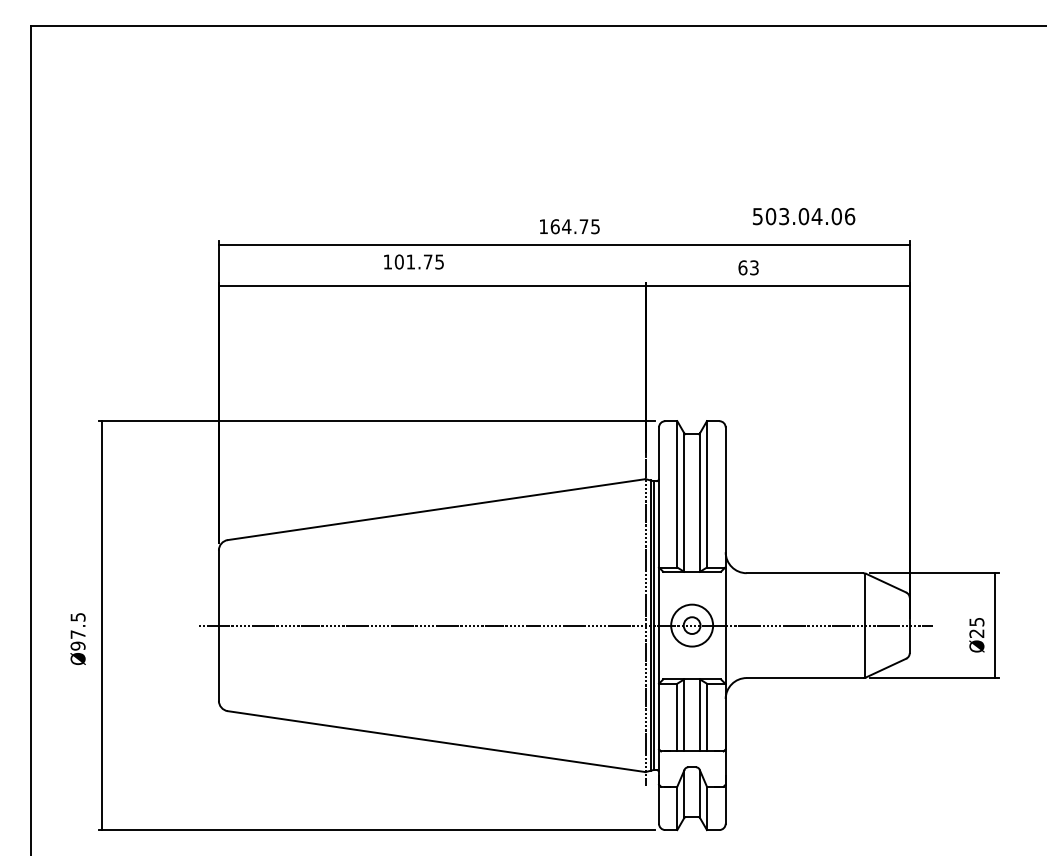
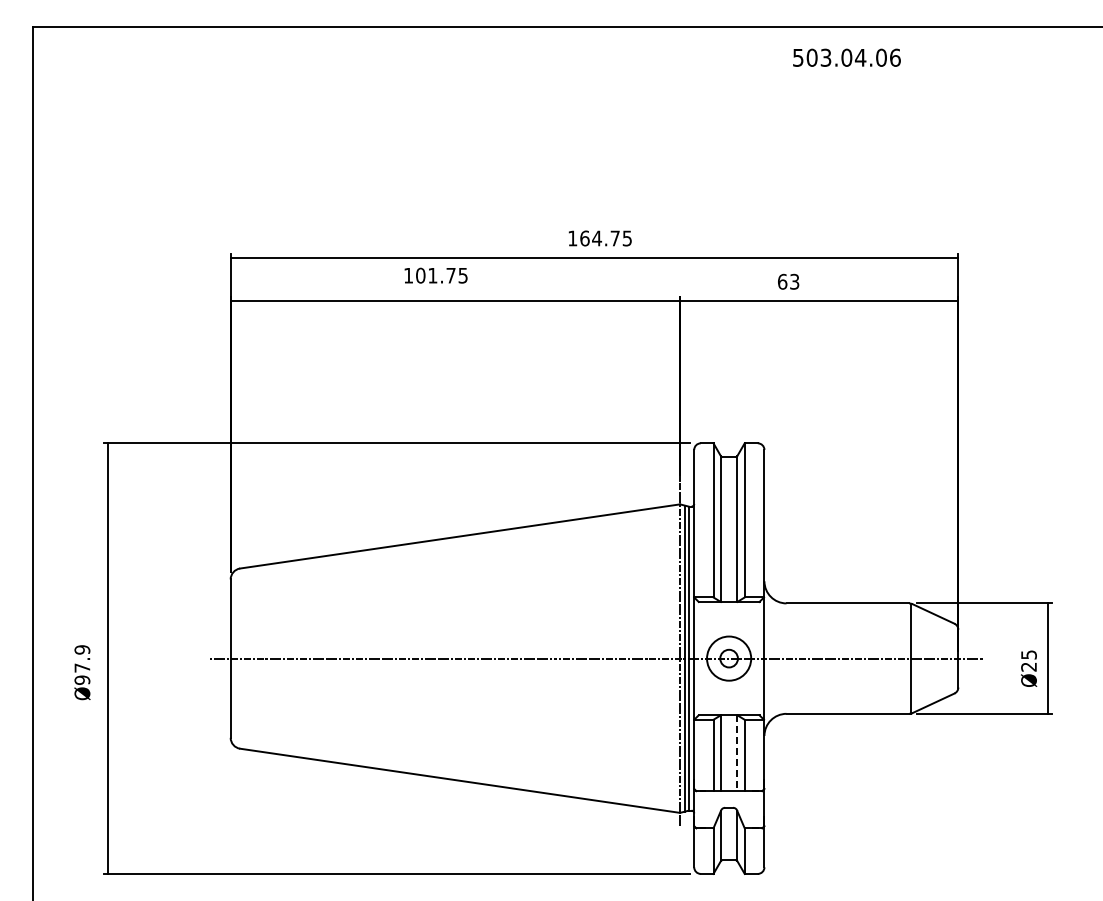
text: (803, 216) -> (846, 57), moved
text: (78, 616) -> (82, 649), Ø97.5 -> Ø97.9
line: (700, 715) -> (737, 753), solid -> dashed

